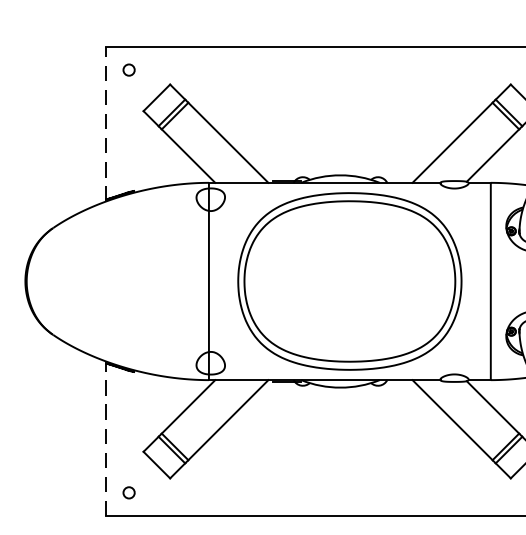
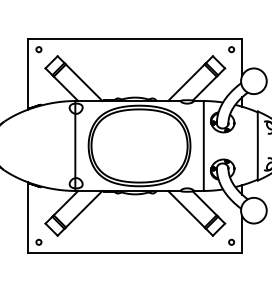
line: (106, 122) -> (28, 73), dashed -> solid
line: (106, 438) -> (28, 217), dashed -> solid

